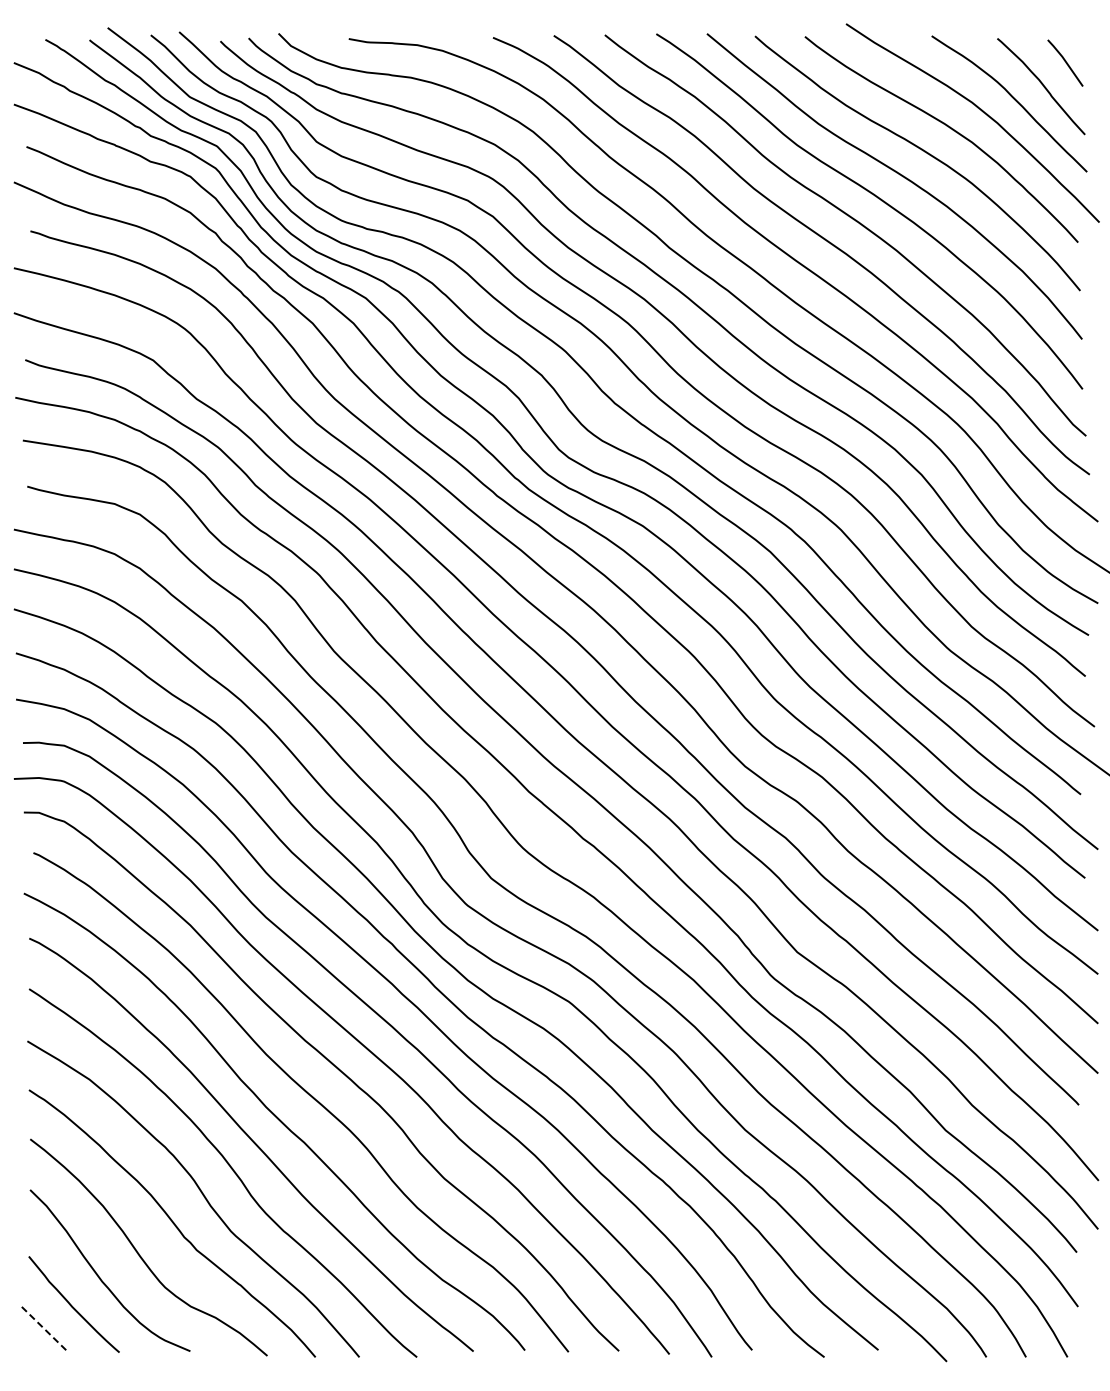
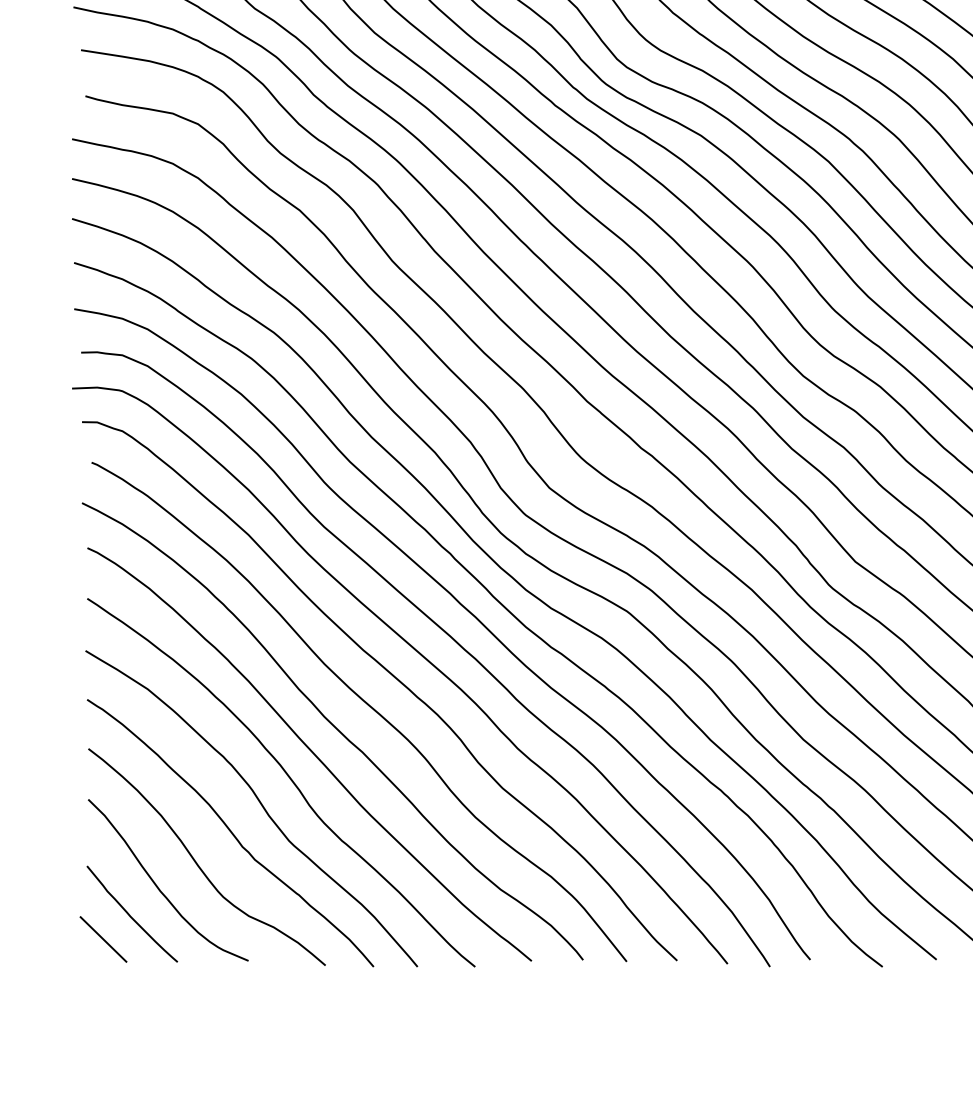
line: (45, 1329) -> (103, 939), dashed -> solid

